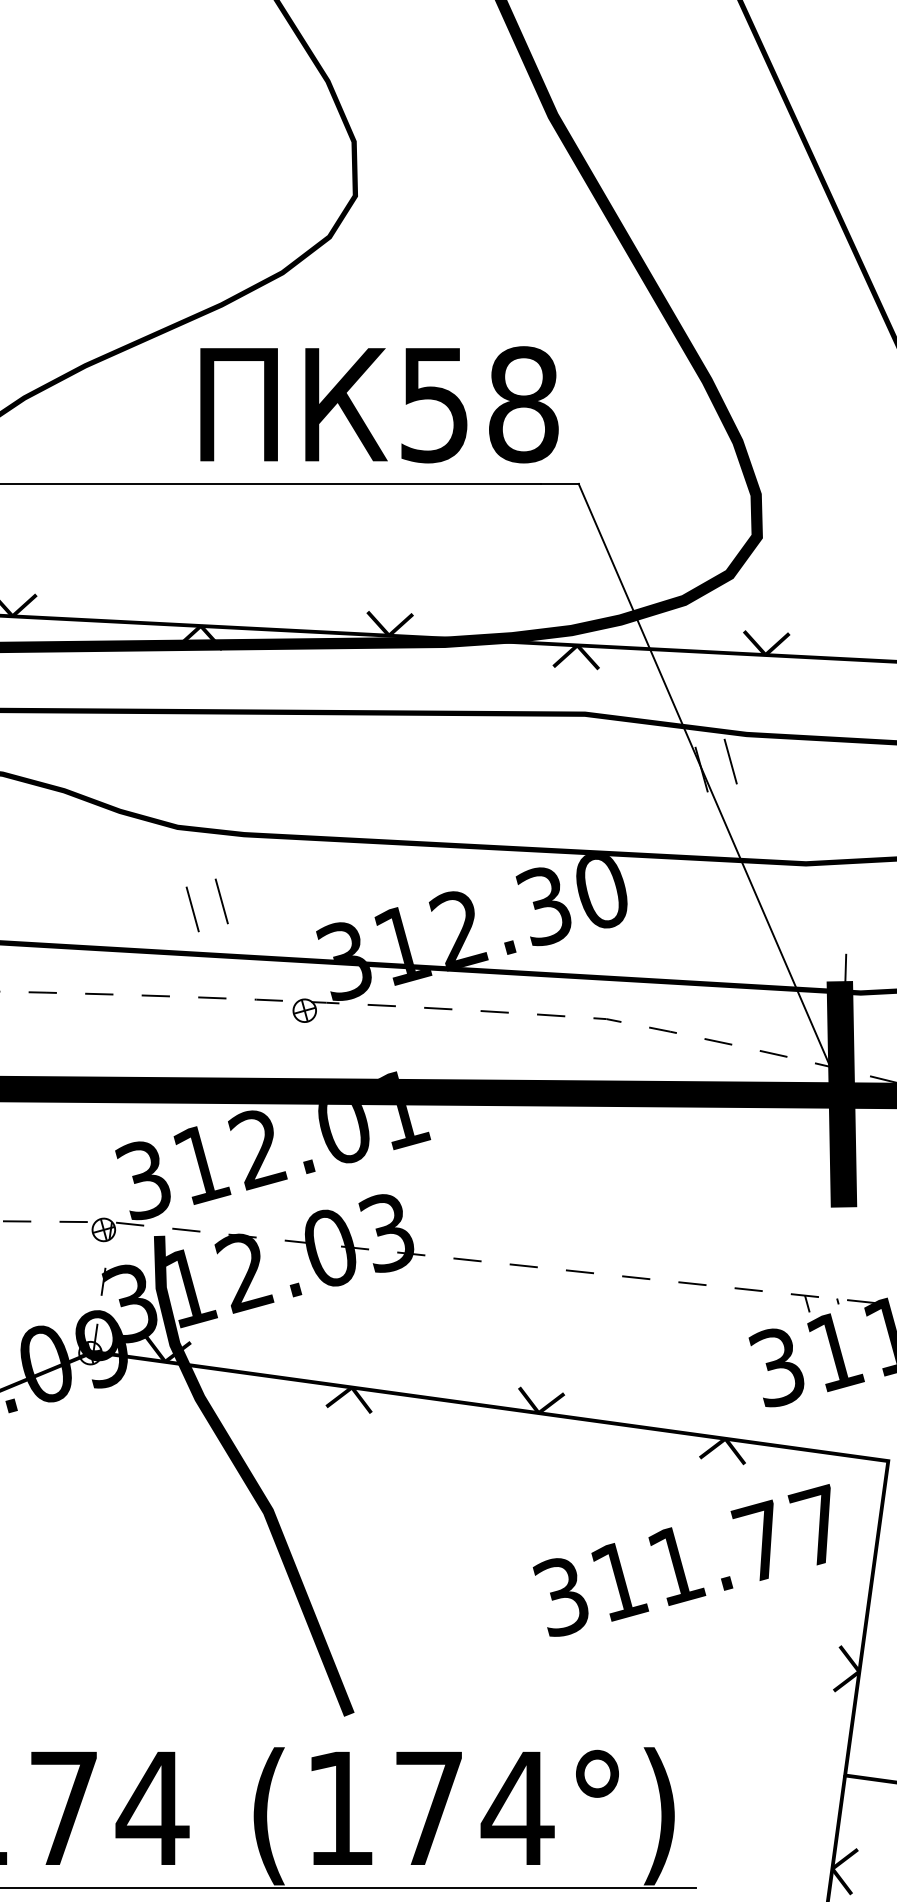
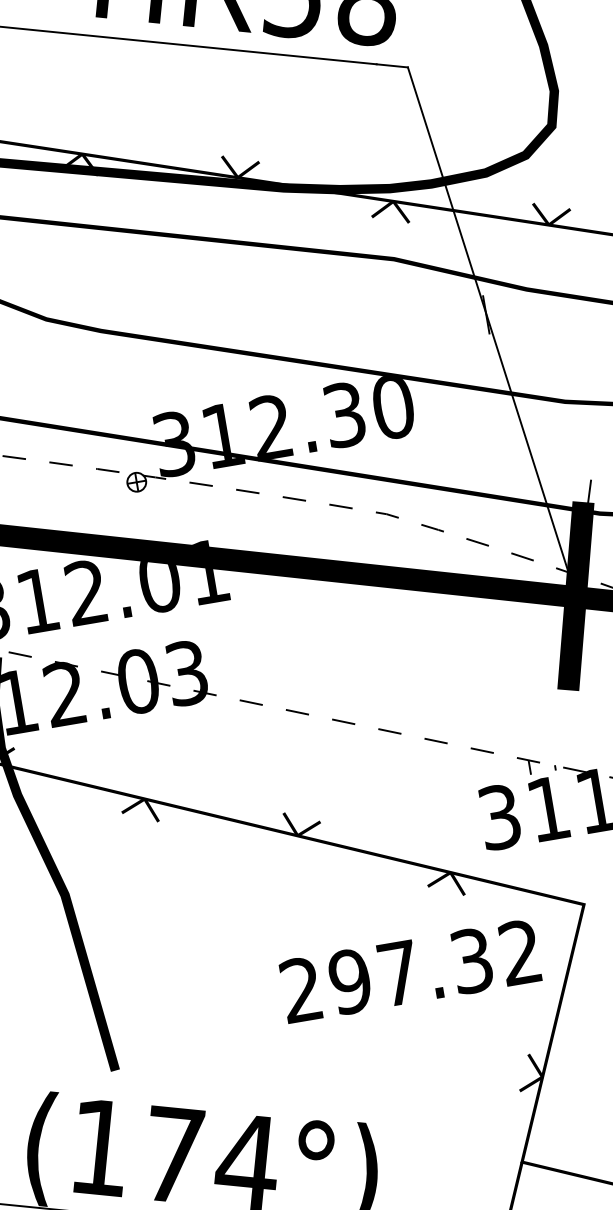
line: (730, 761) -> (510, 310), removed
line: (221, 901) -> (76, 384), removed
line: (192, 909) -> (51, 388), removed
text: (689, 1561) -> (410, 971), 311.77 -> 297.32

